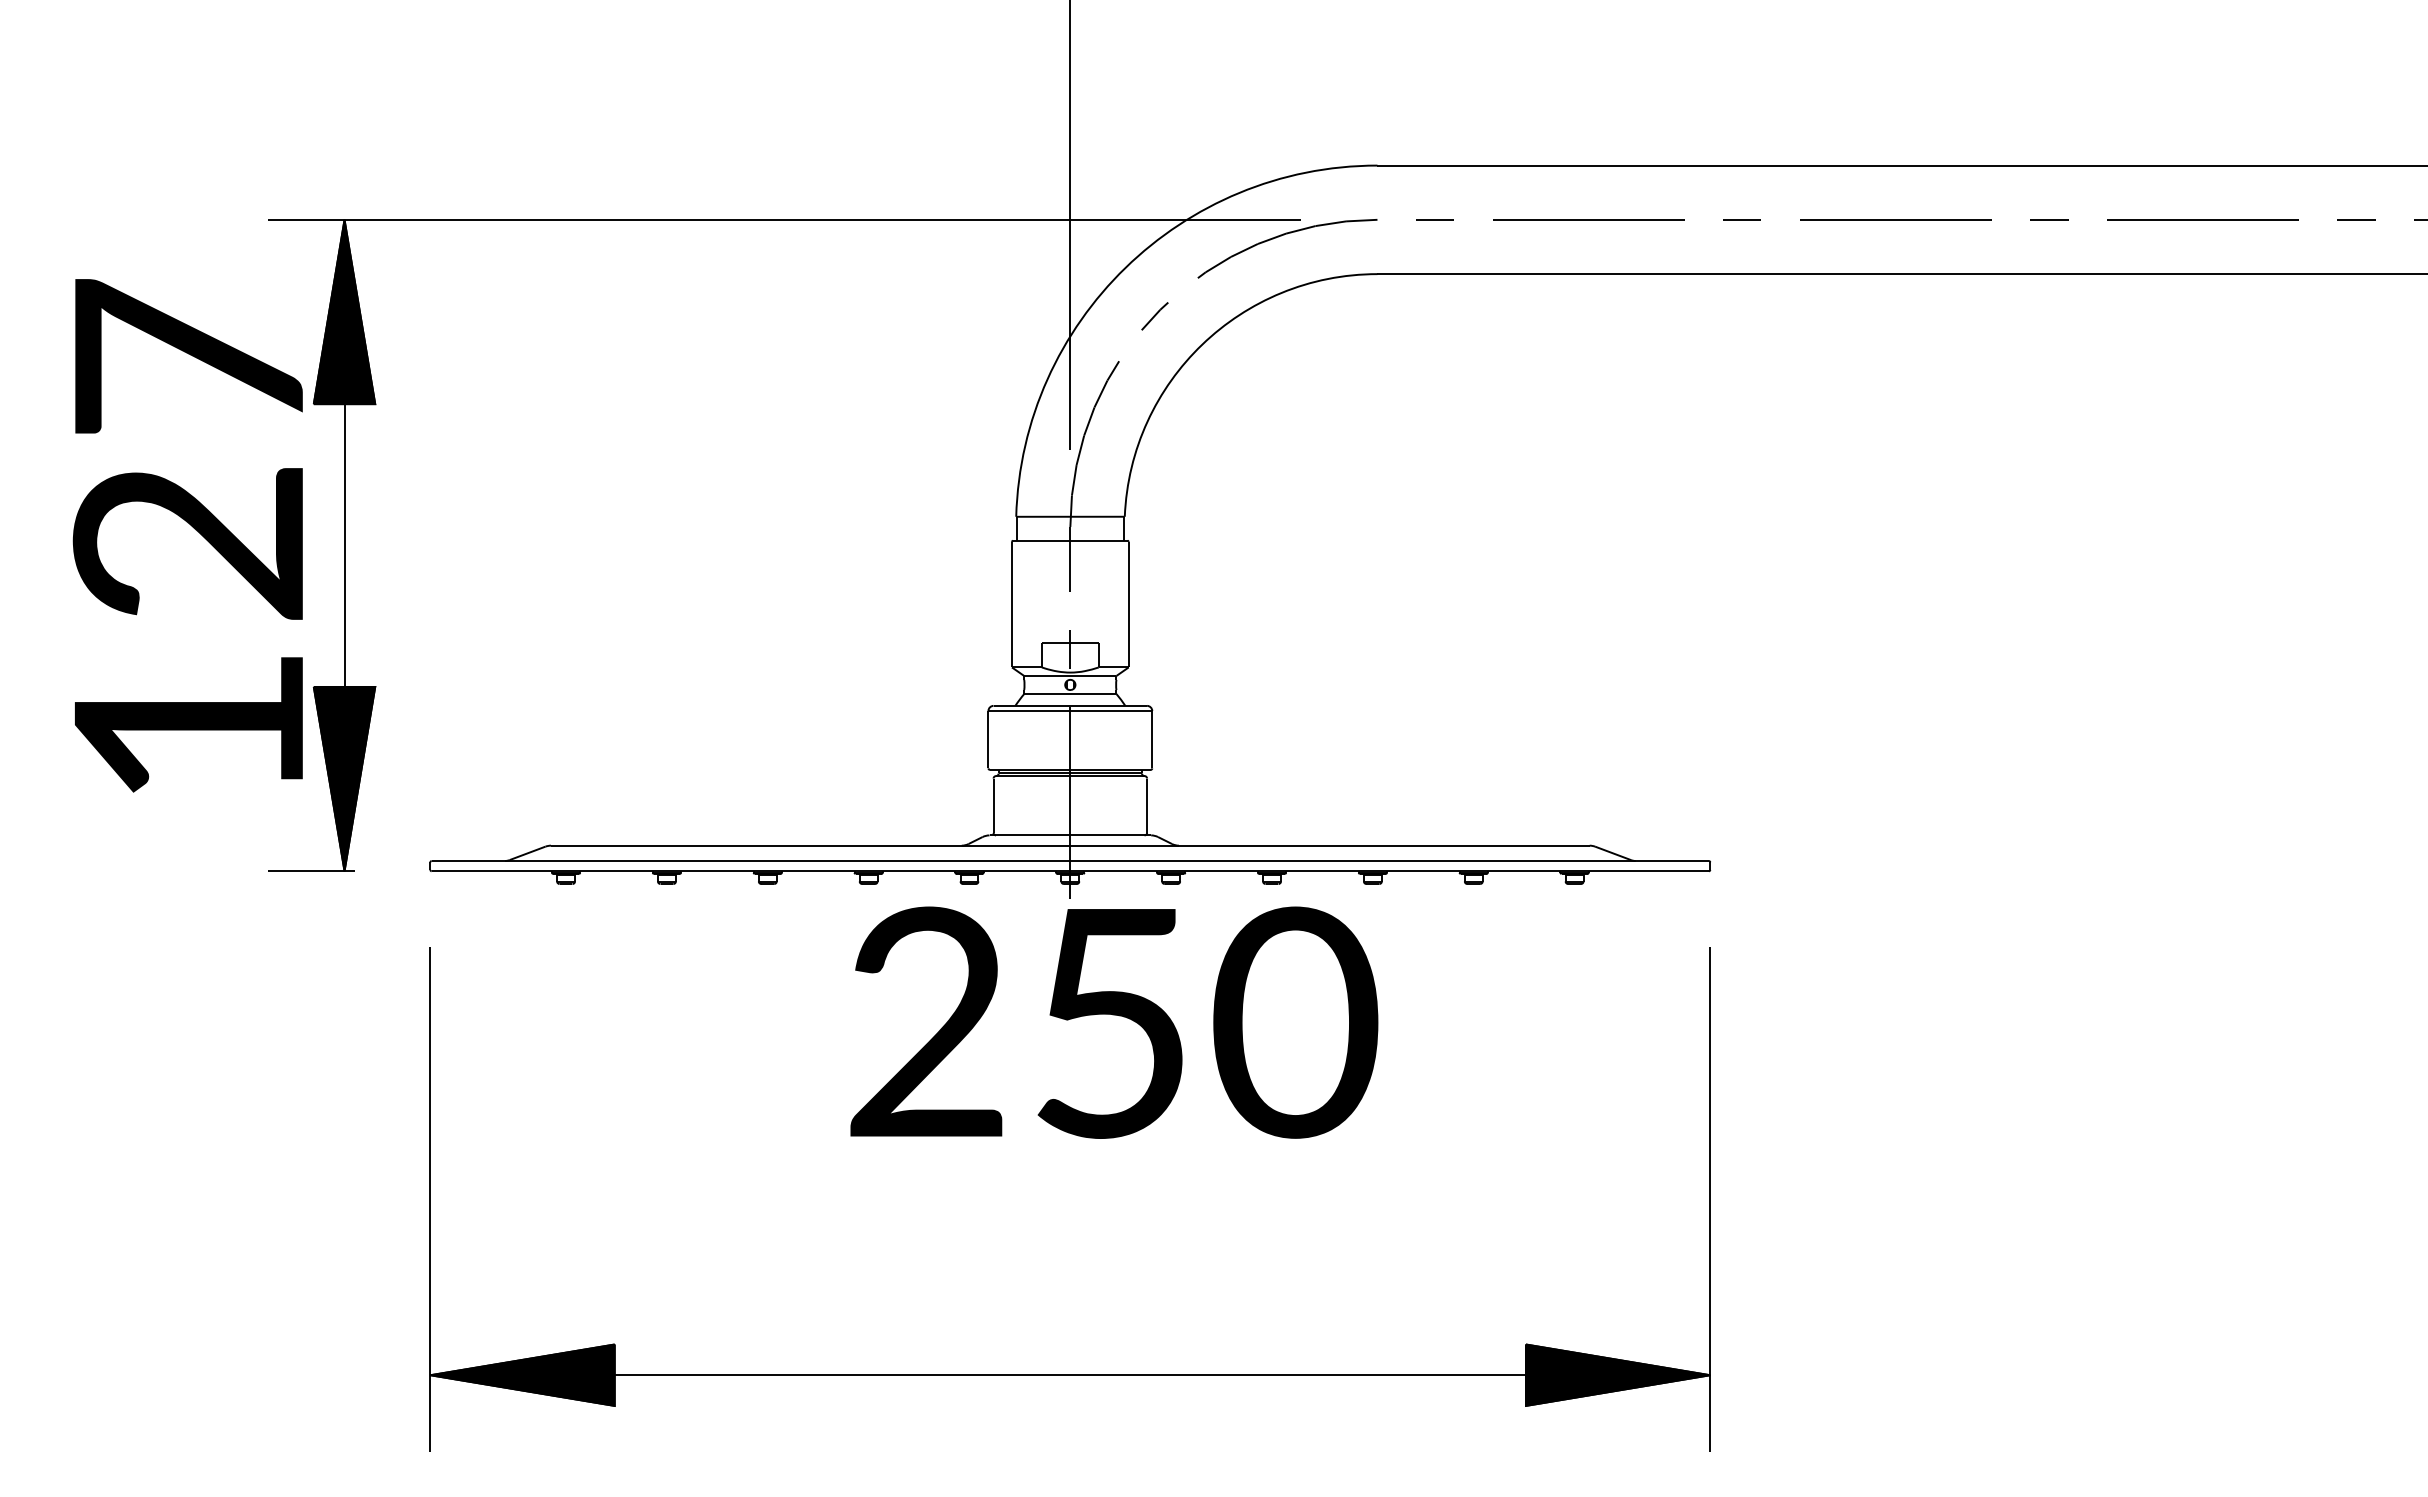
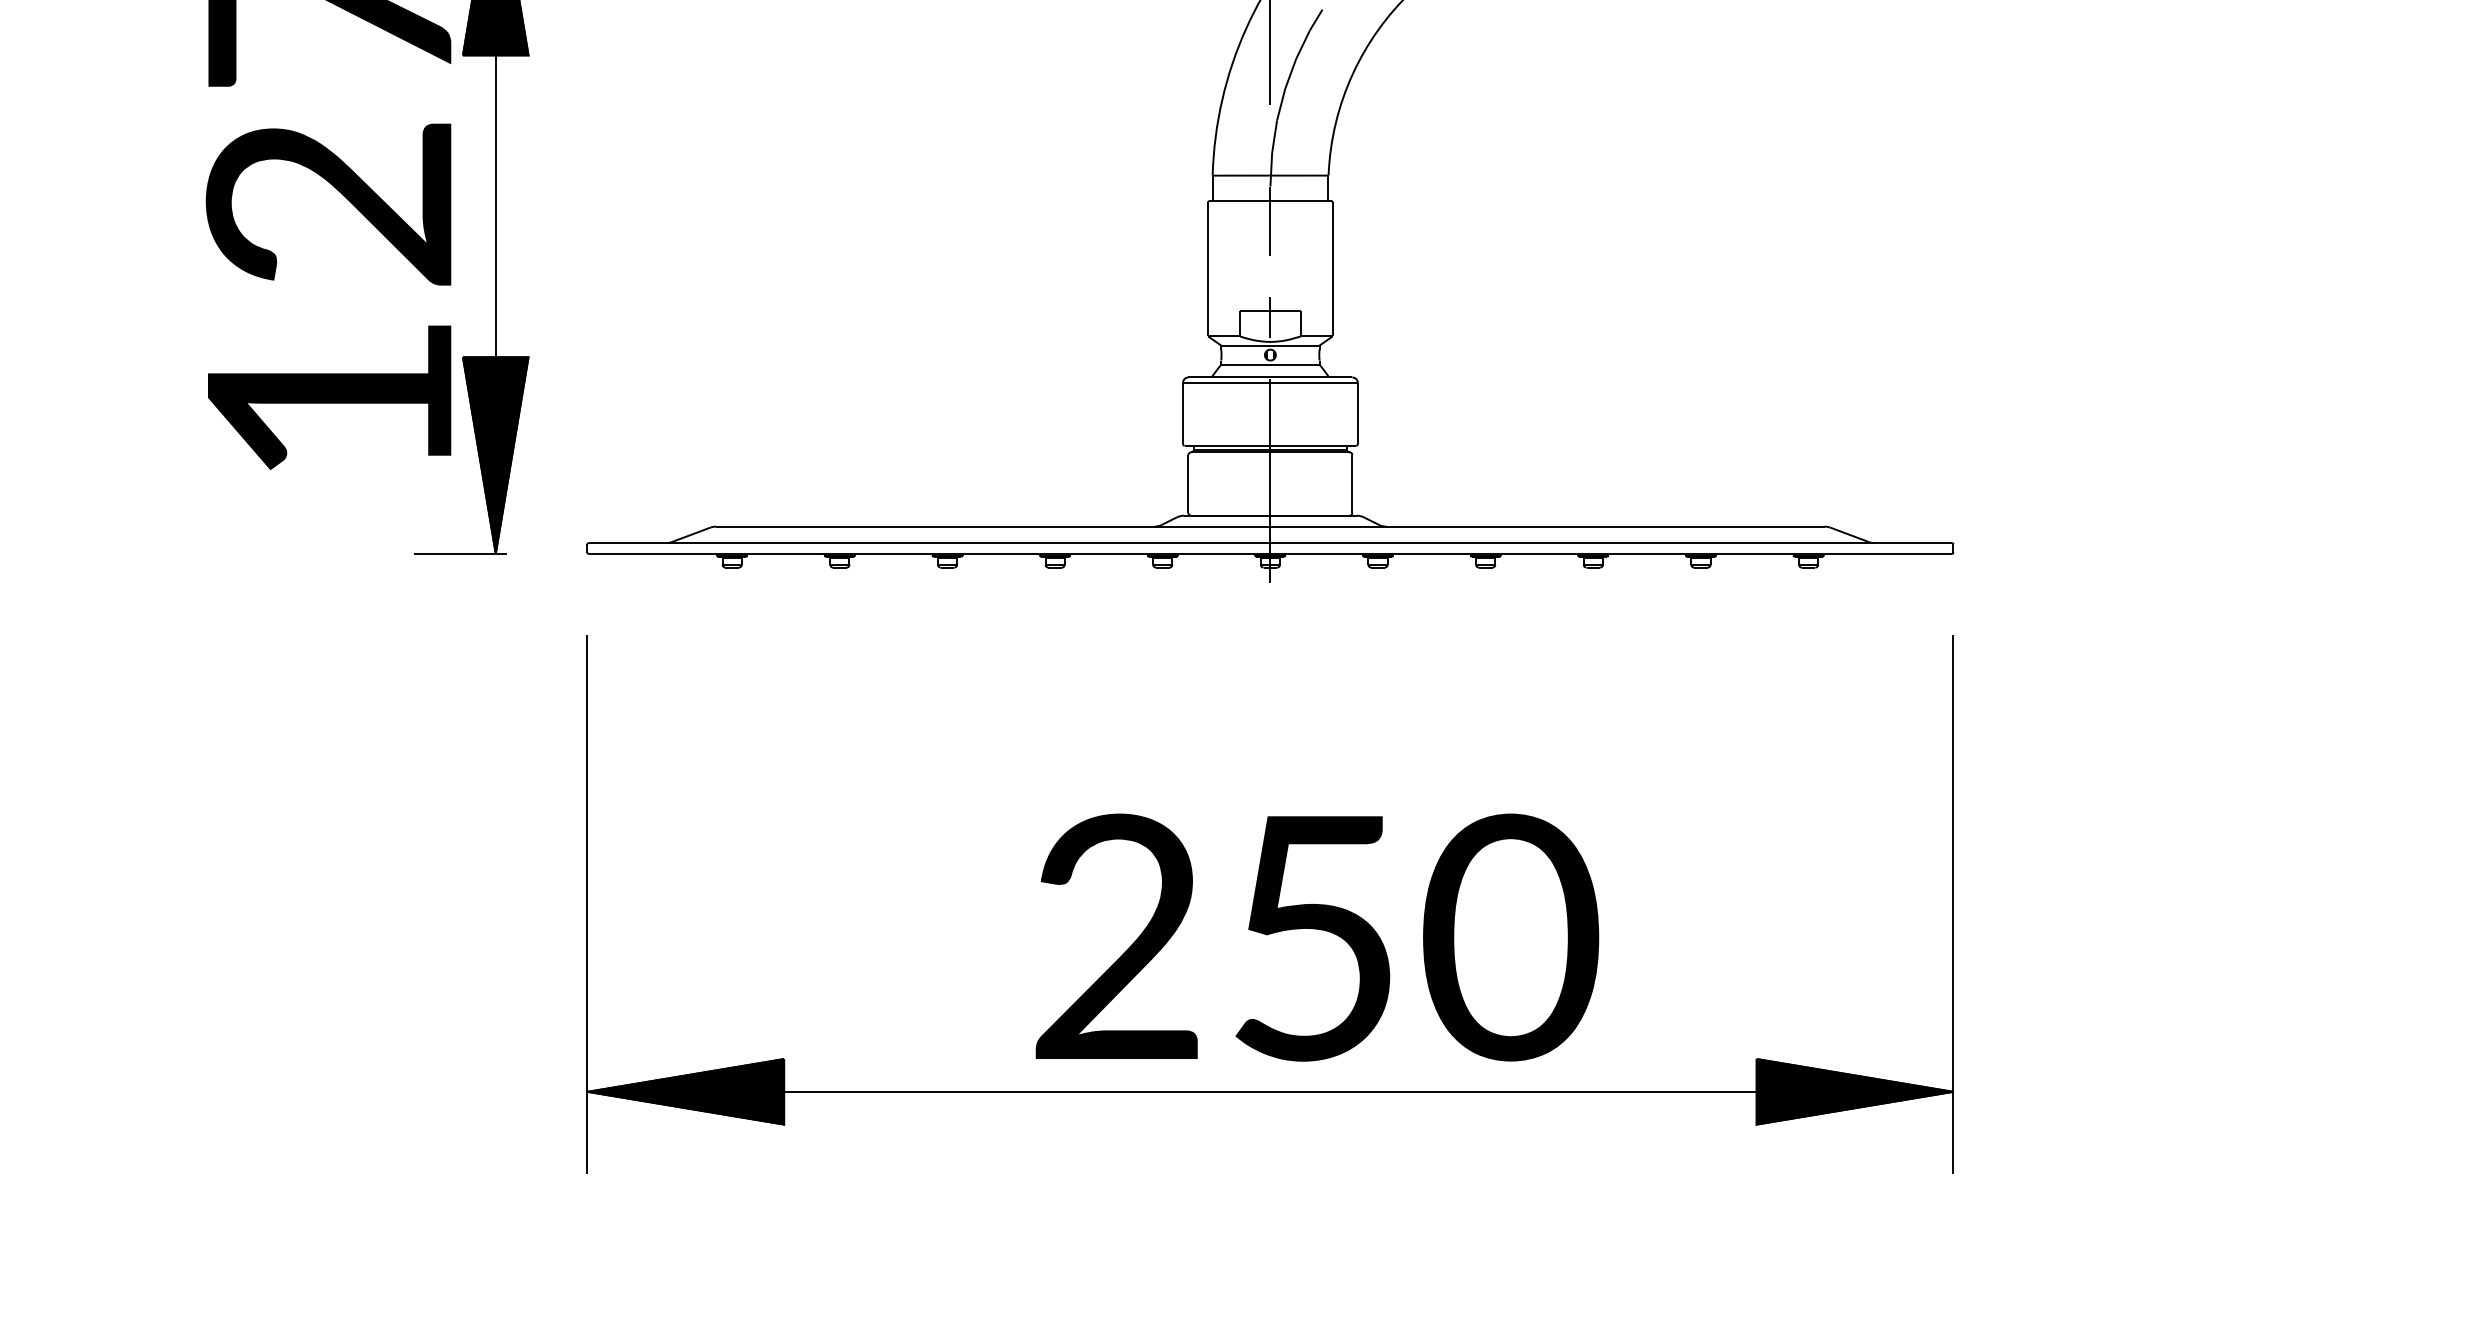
text: (1114, 1022) -> (1317, 937), moved

